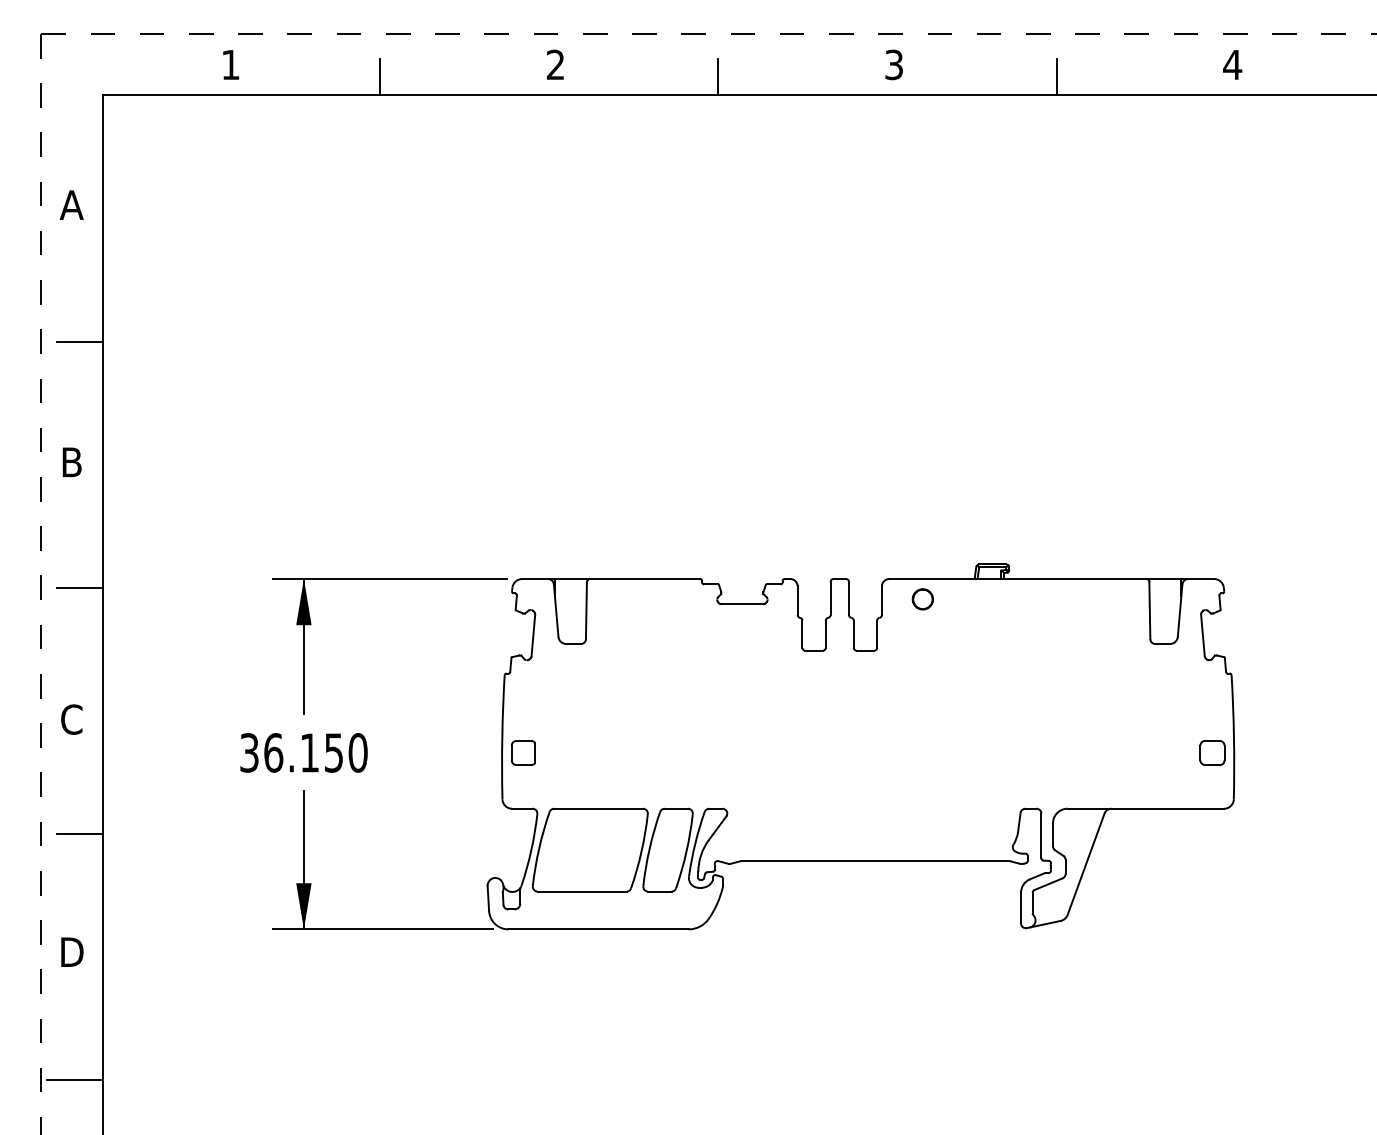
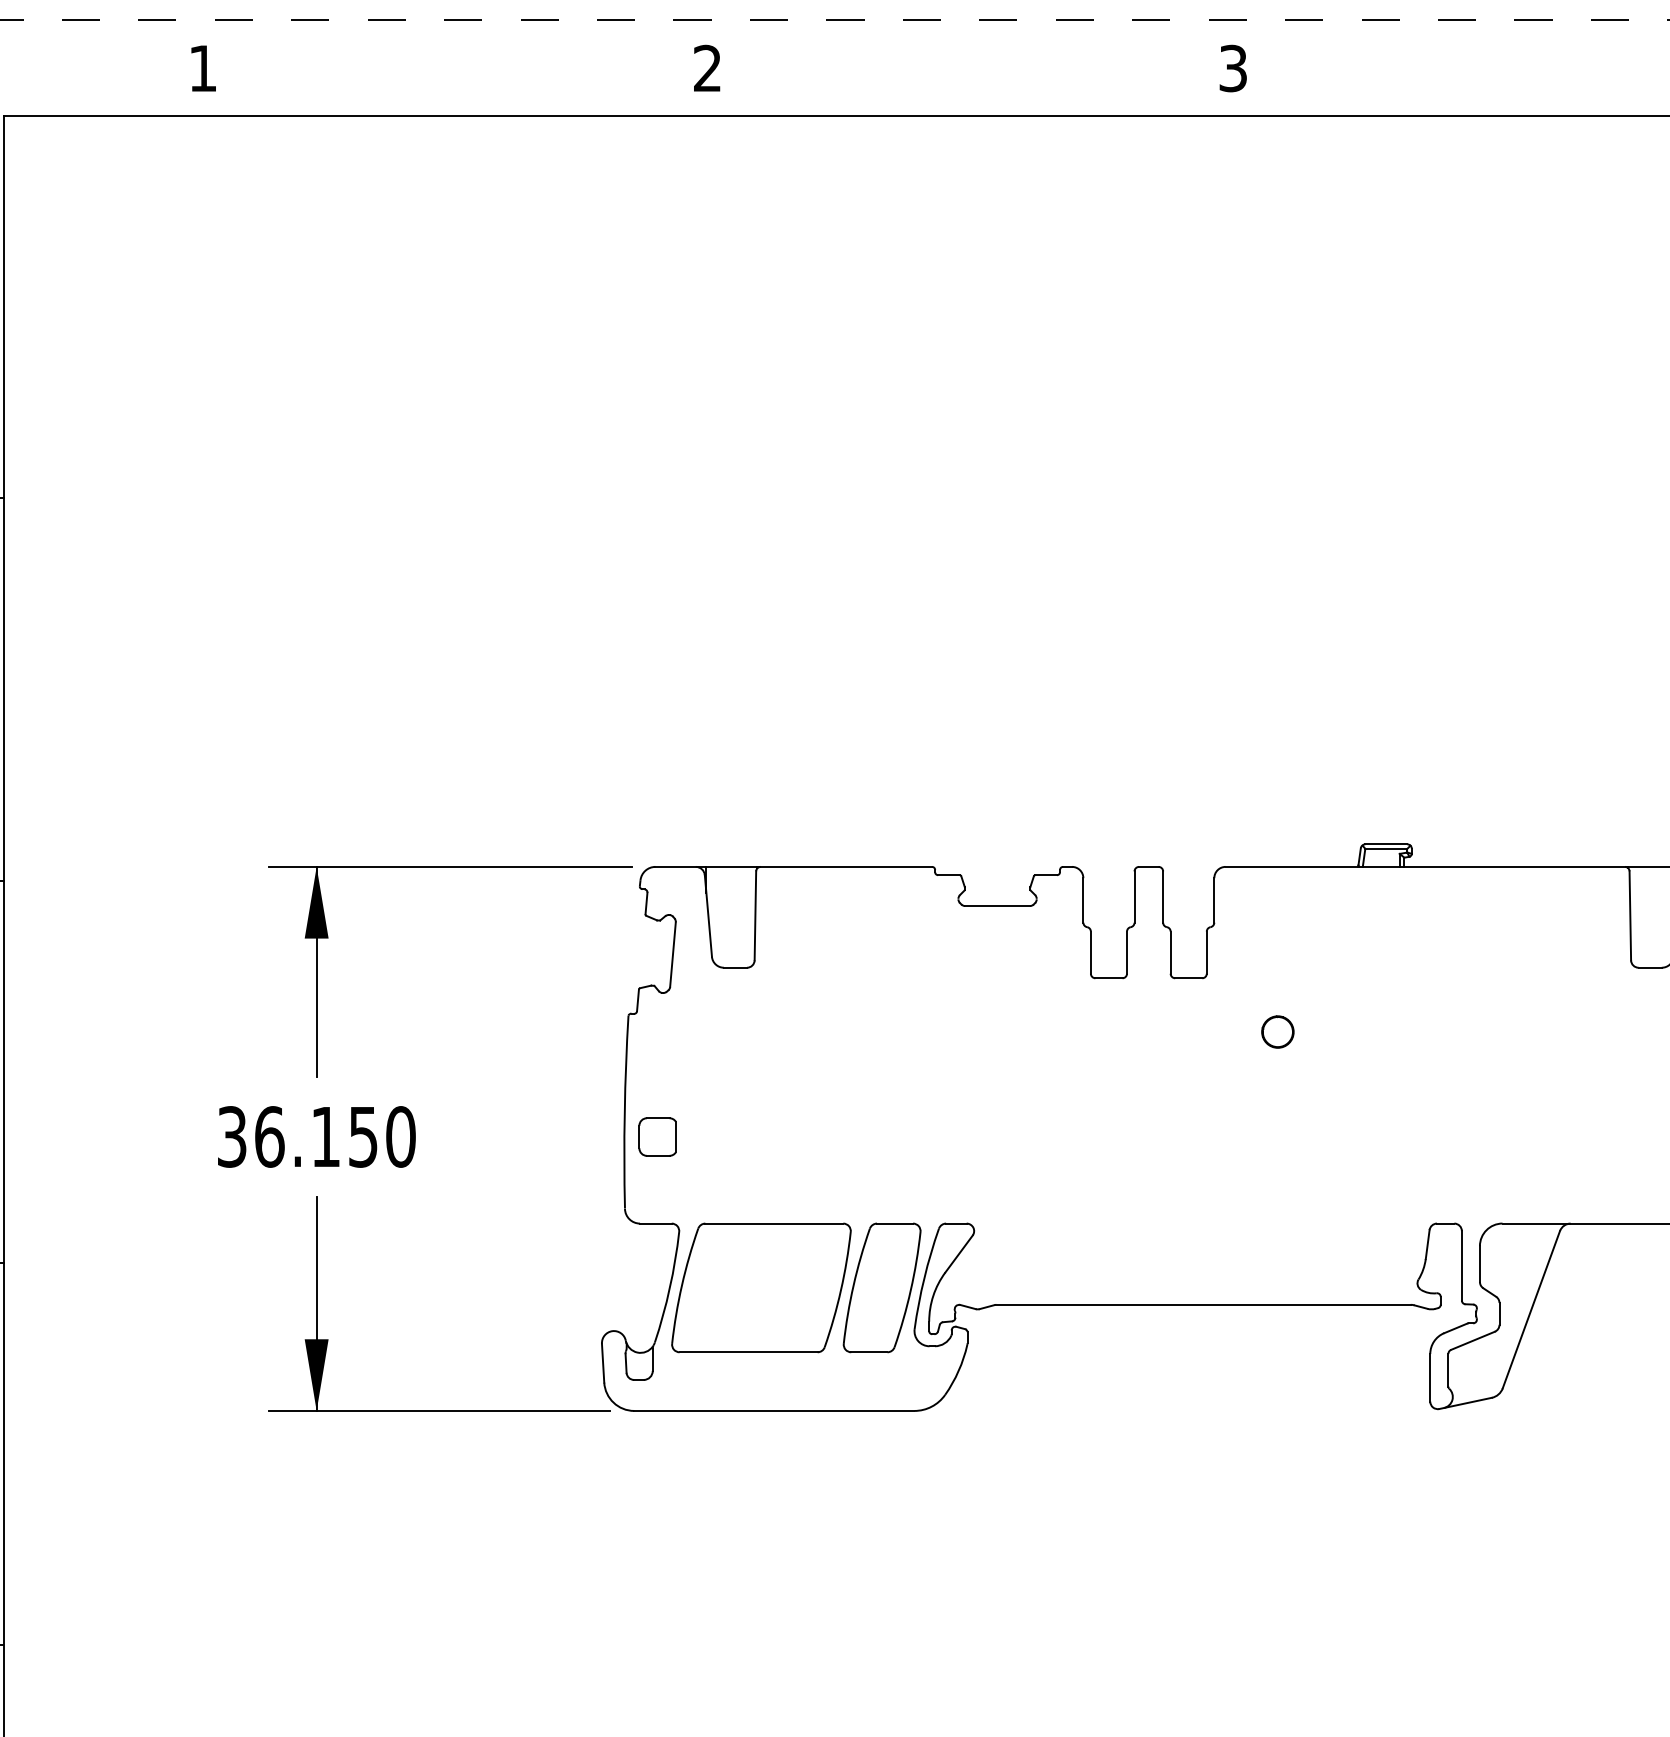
line: (379, 76) -> (434, 86), removed
line: (718, 76) -> (960, 86), removed
line: (1056, 76) -> (1485, 86), removed
circle: (922, 599) -> (1277, 1032), moved

